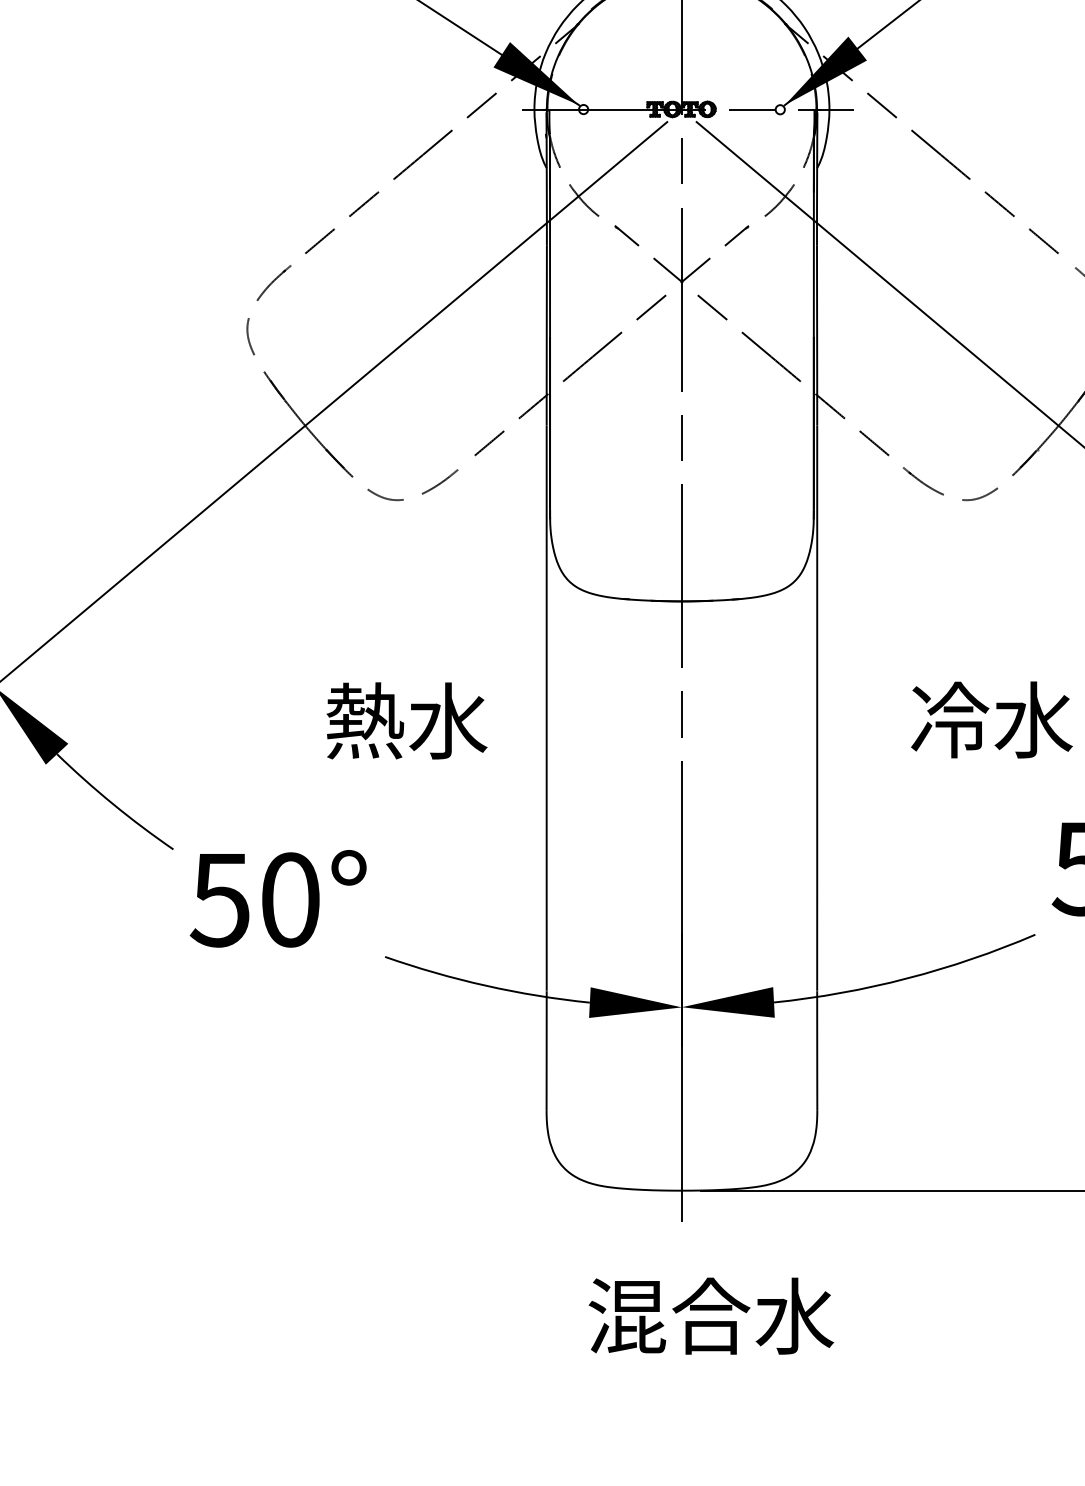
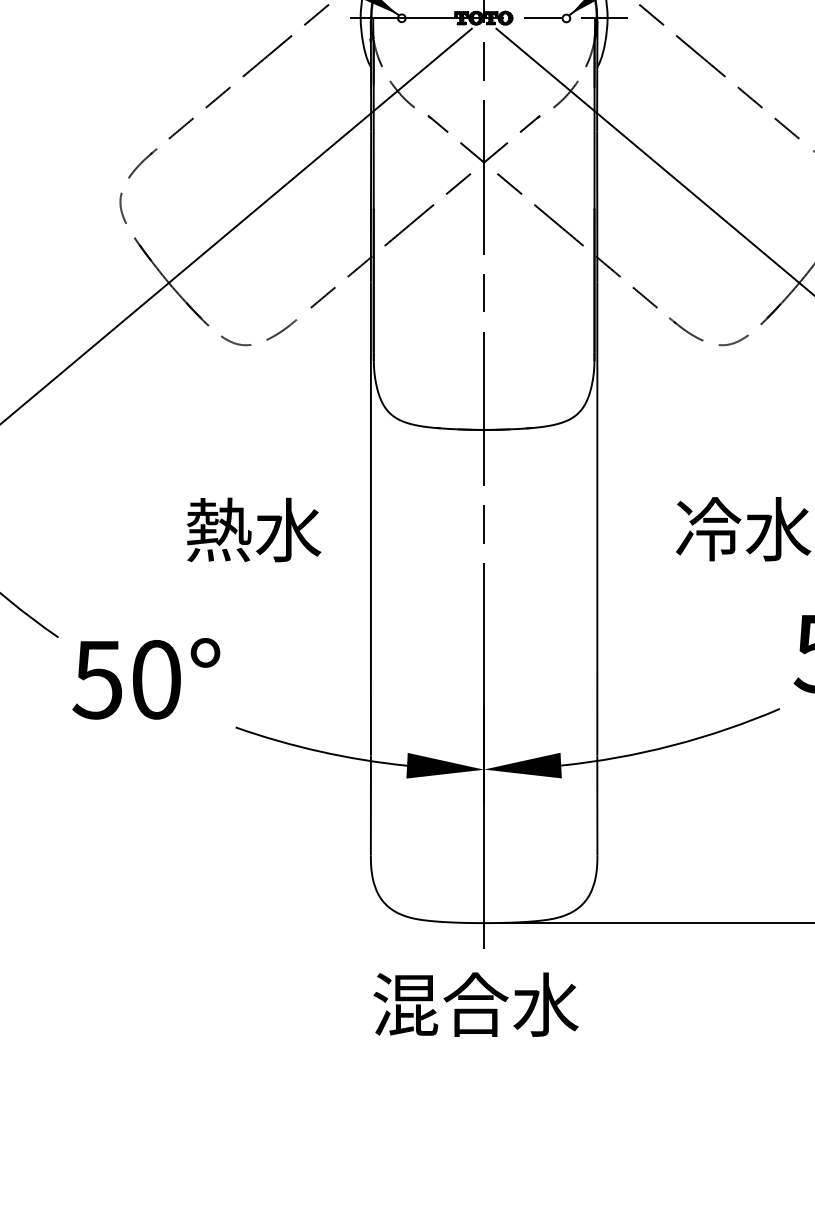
text: (711, 1315) -> (476, 1004), moved

